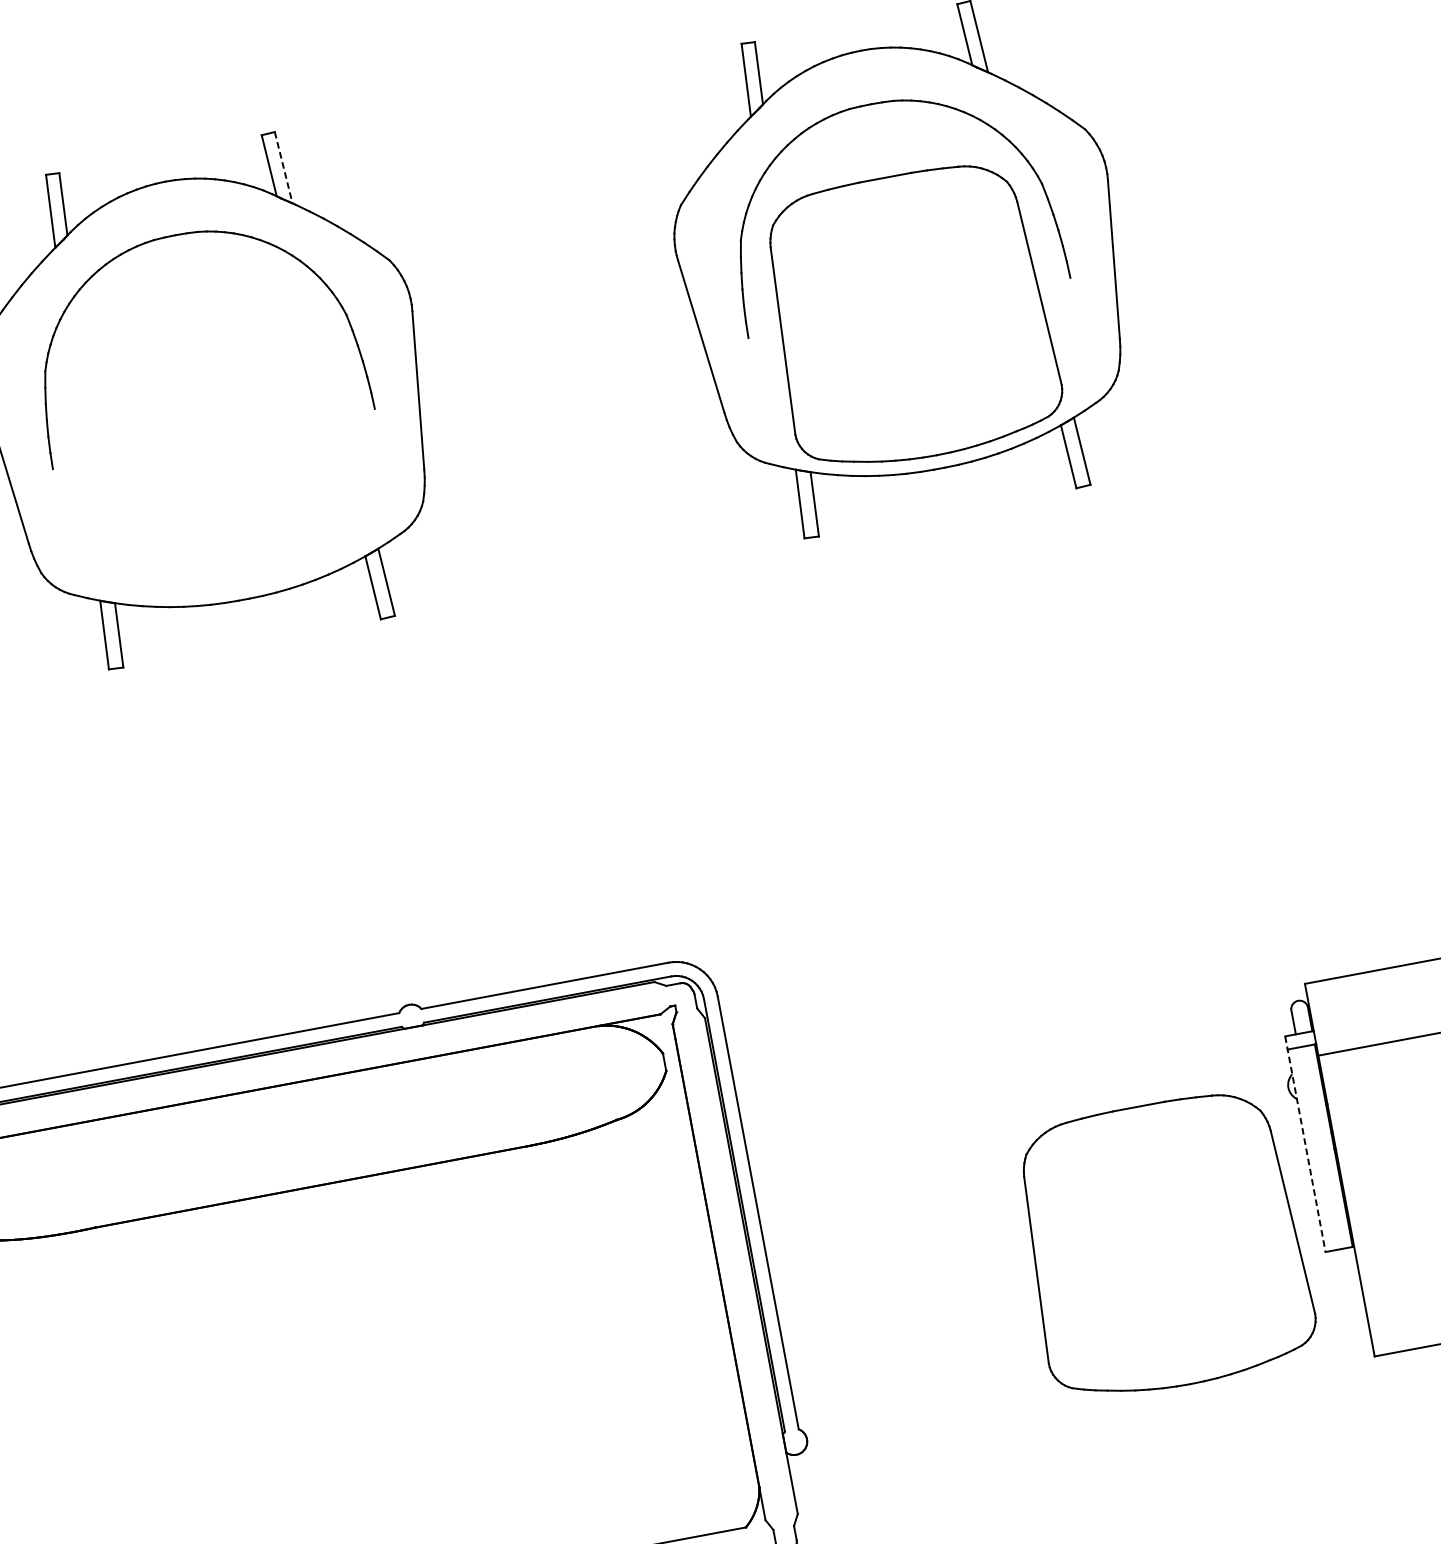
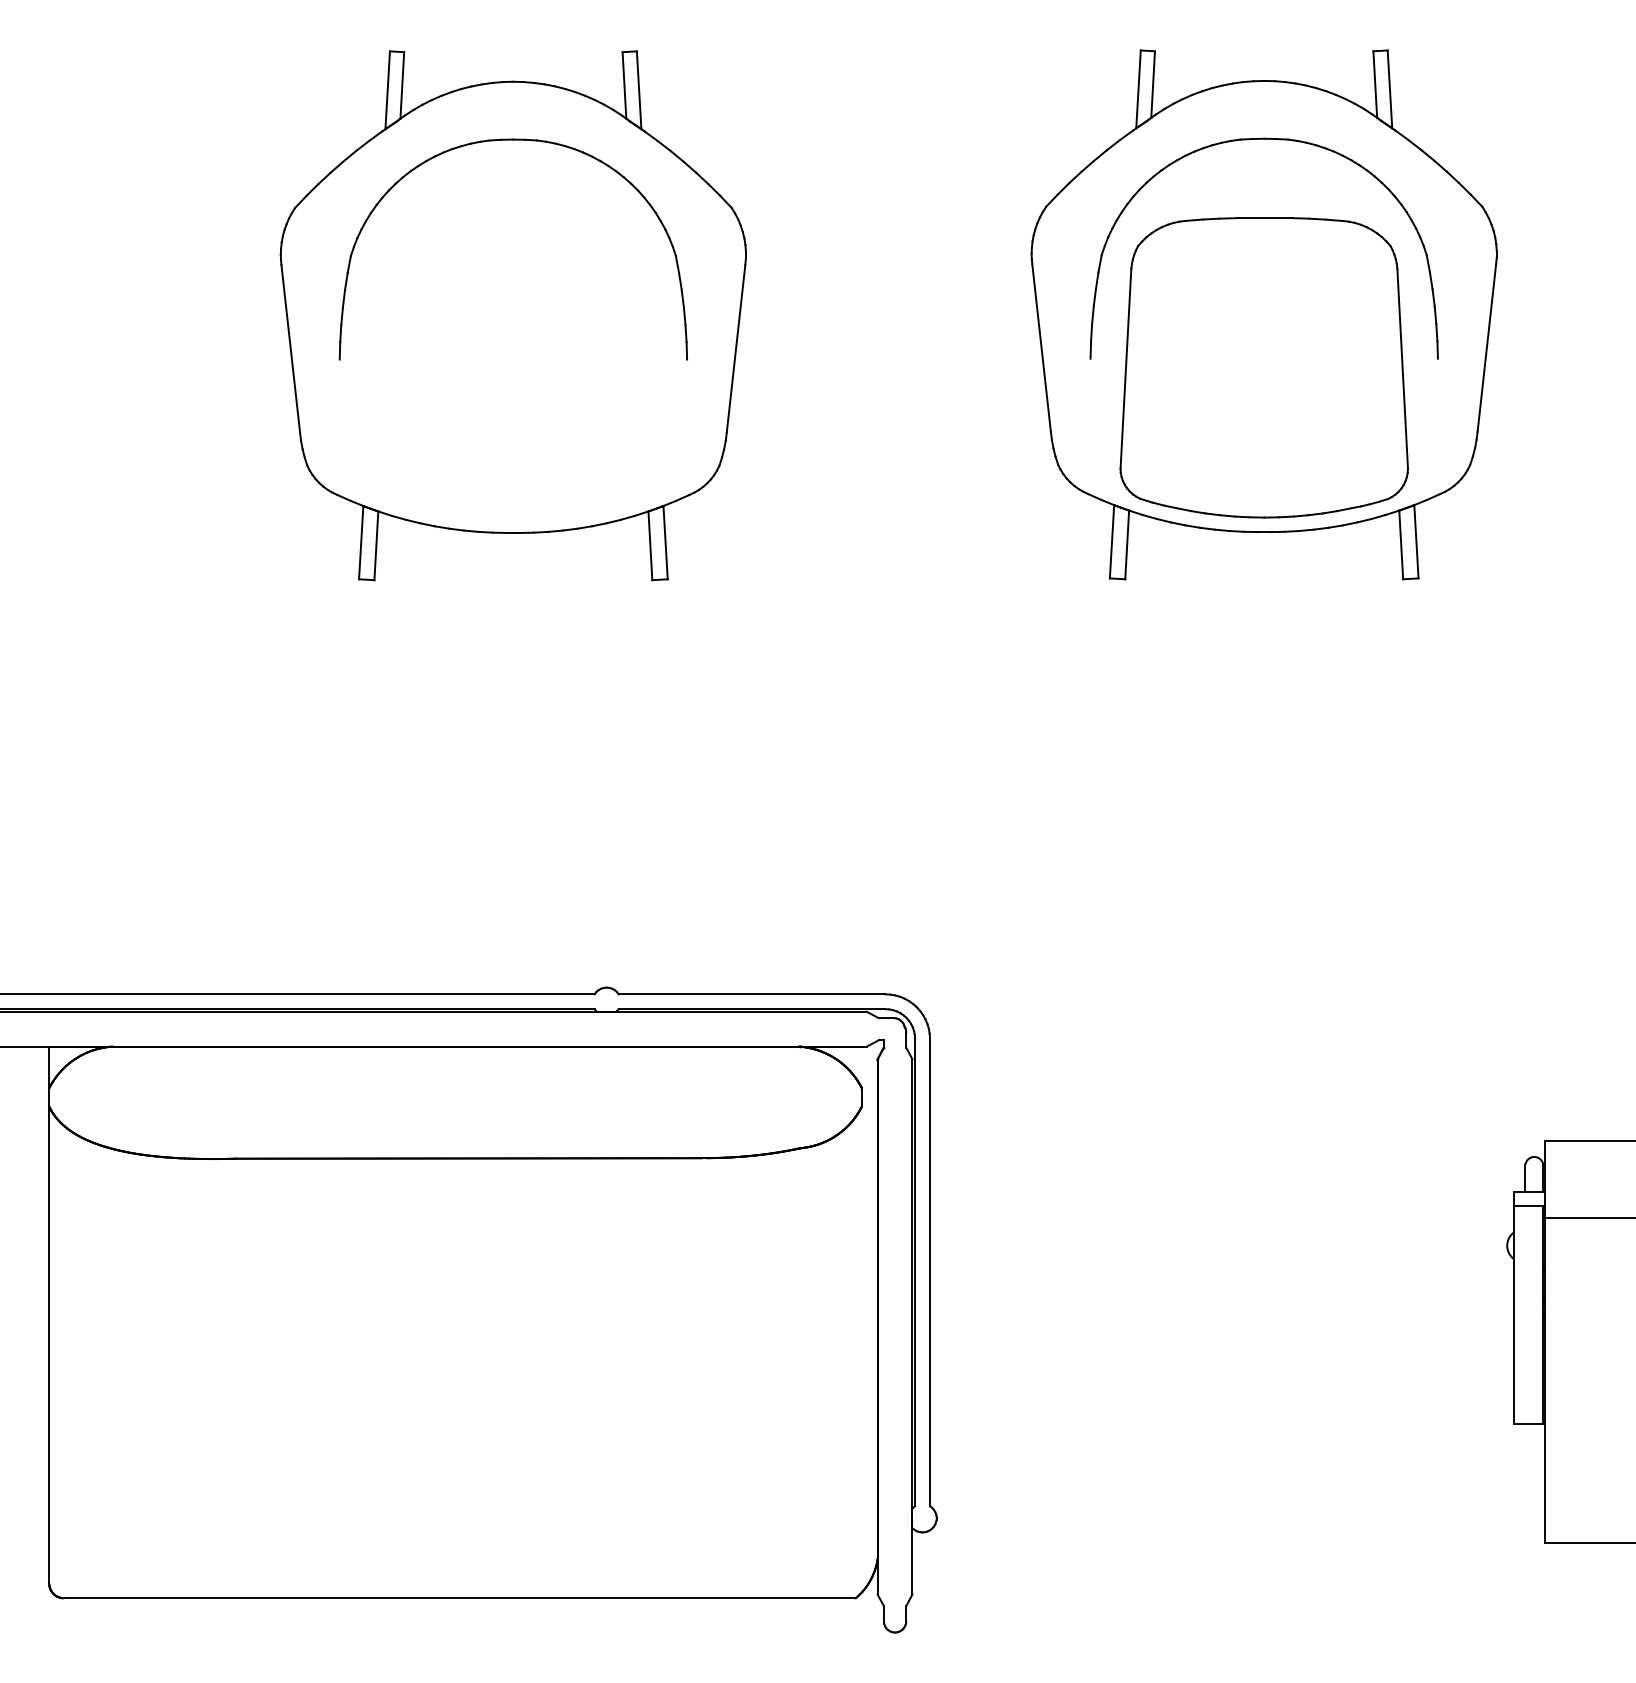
line: (284, 167) -> (639, 90), dashed -> solid
line: (1305, 1144) -> (1513, 1308), dashed -> solid
part: (1163, 1245) -> (1346, 1385), removed

